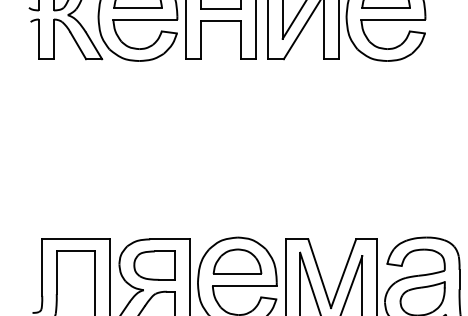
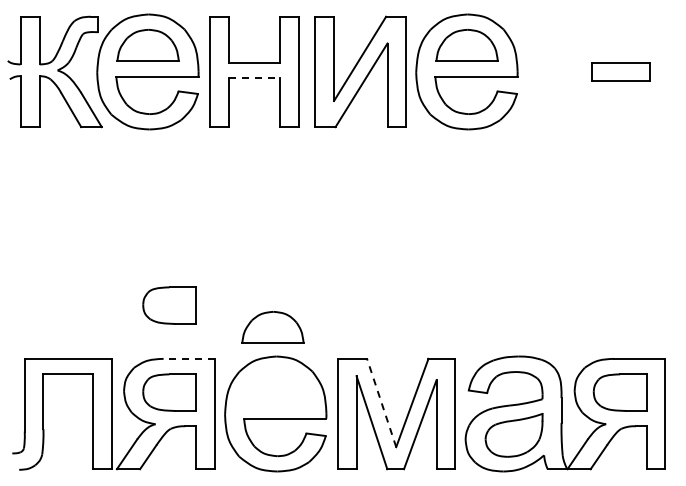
line: (220, 21) -> (254, 78), solid -> dashed
part: (154, 197) -> (169, 305), added
line: (170, 239) -> (189, 358), solid -> dashed
part: (237, 261) -> (272, 327), moved
line: (319, 273) -> (381, 402), solid -> dashed

